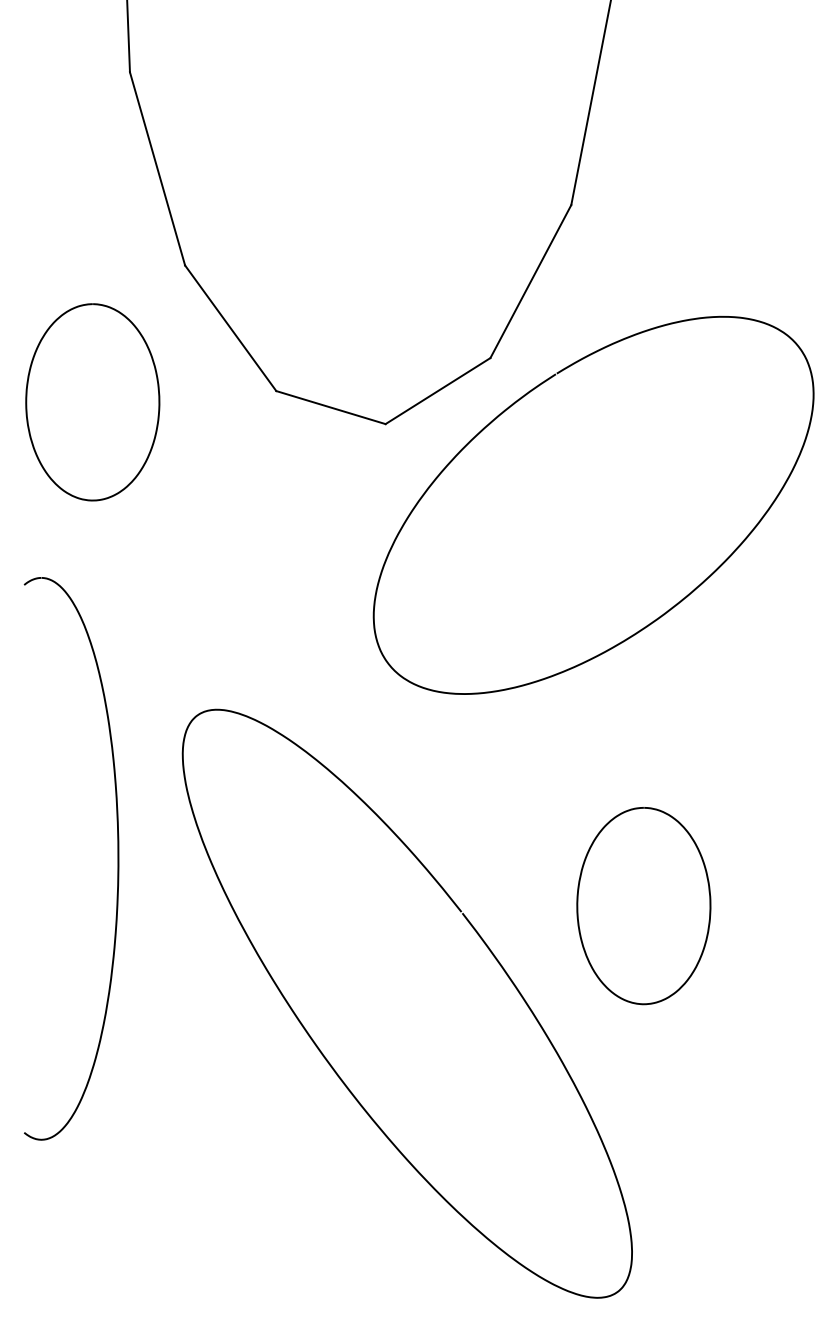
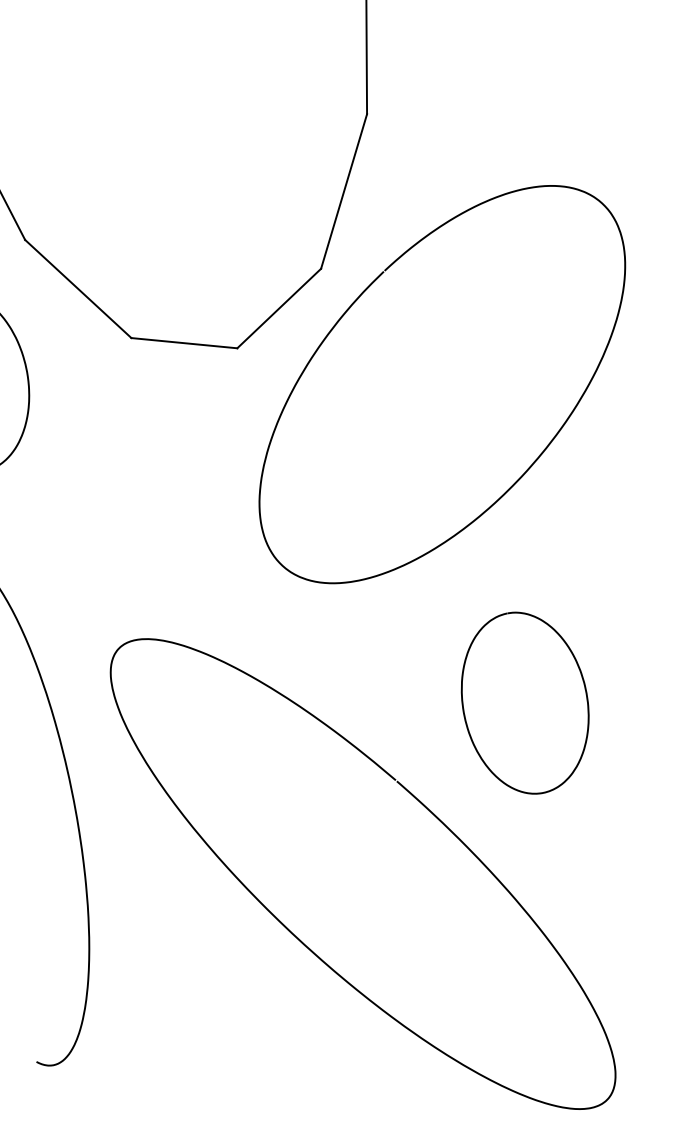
curve: (578, 906) -> (465, 715), moved

